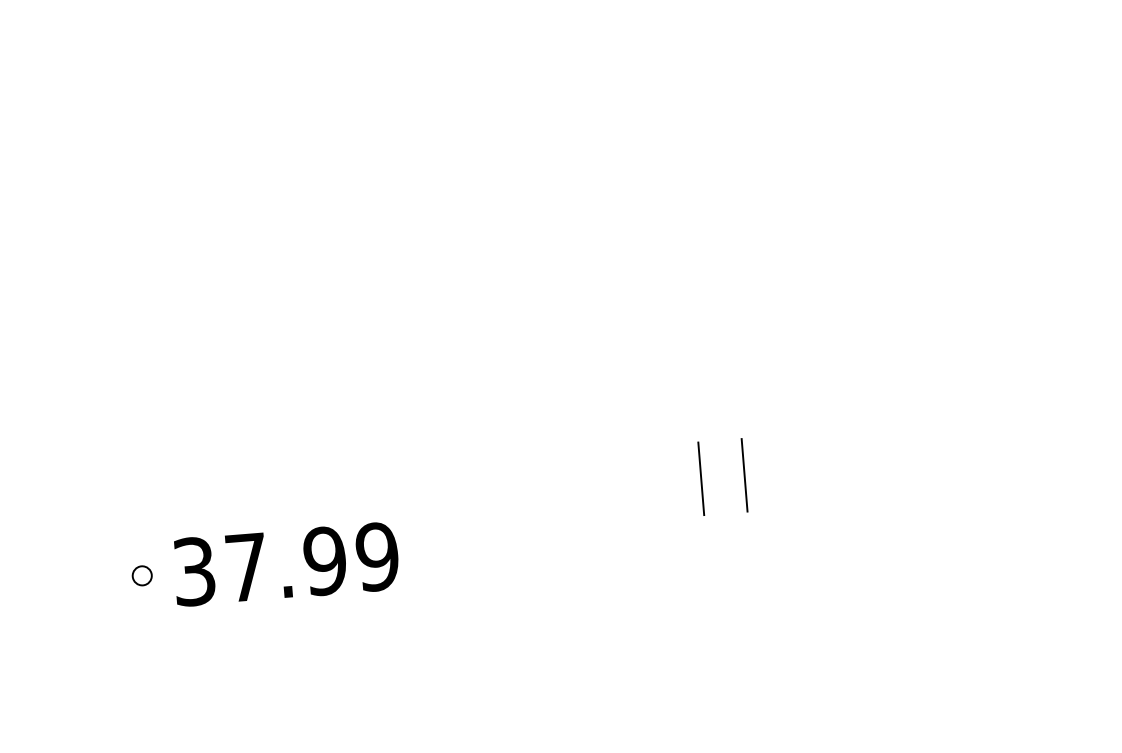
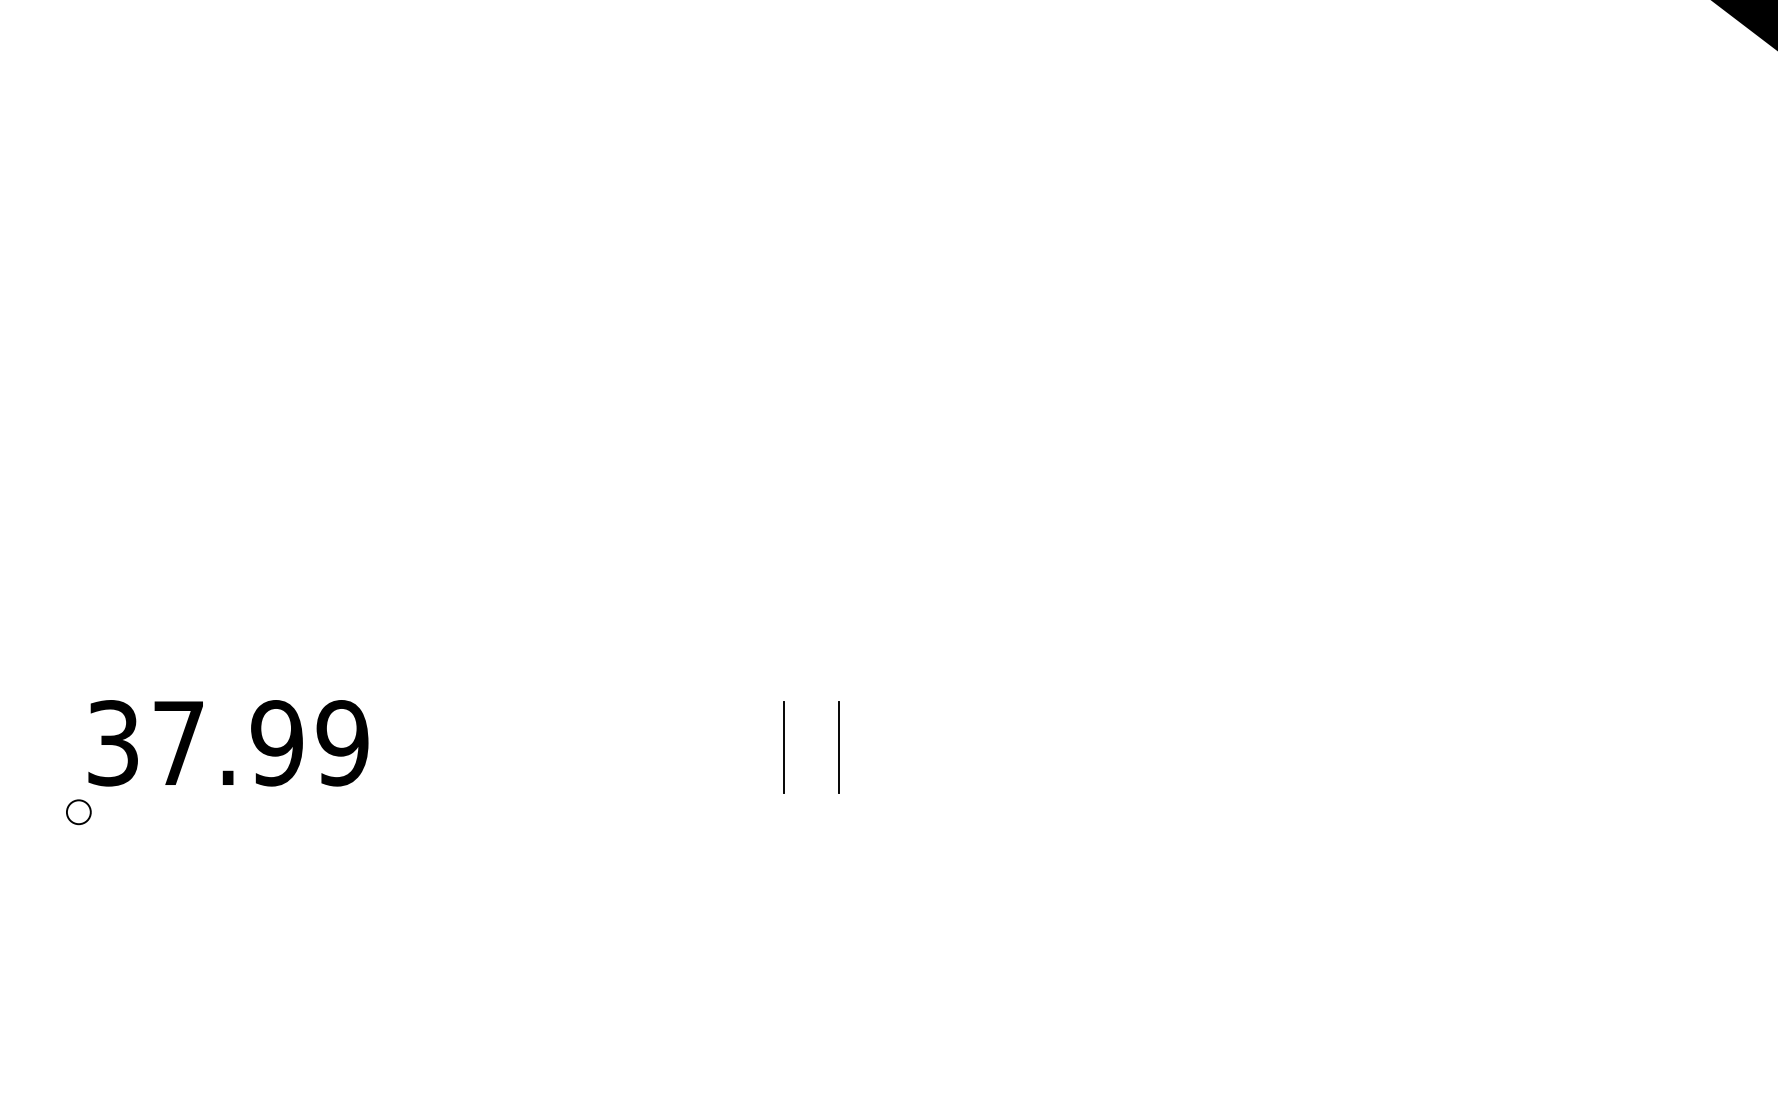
text: (286, 564) -> (228, 743), moved

